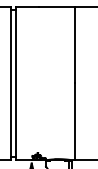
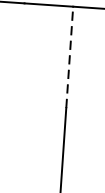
line: (75, 44) -> (69, 56), solid -> dashed

